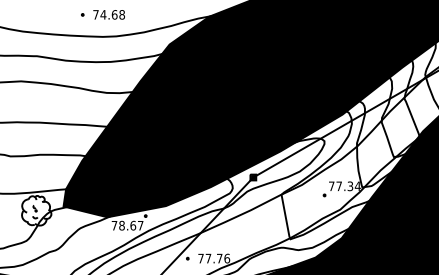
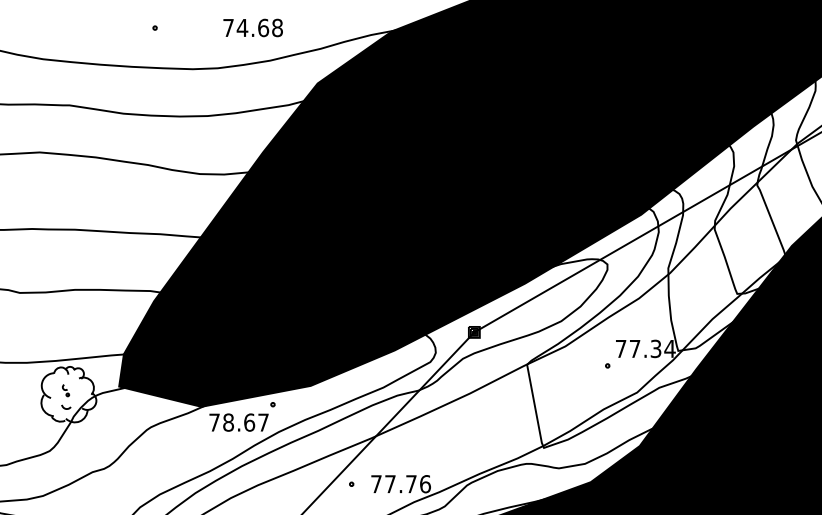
text: (108, 14) -> (251, 27), moved

